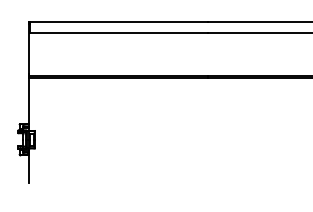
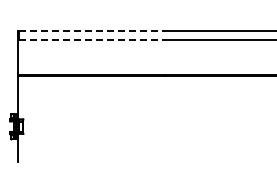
line: (118, 21) -> (91, 30), solid -> dashed
line: (118, 32) -> (91, 39), solid -> dashed

